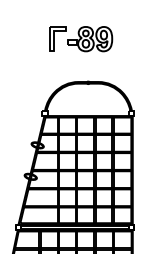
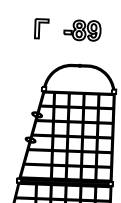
part: (57, 38) -> (41, 28), moved

